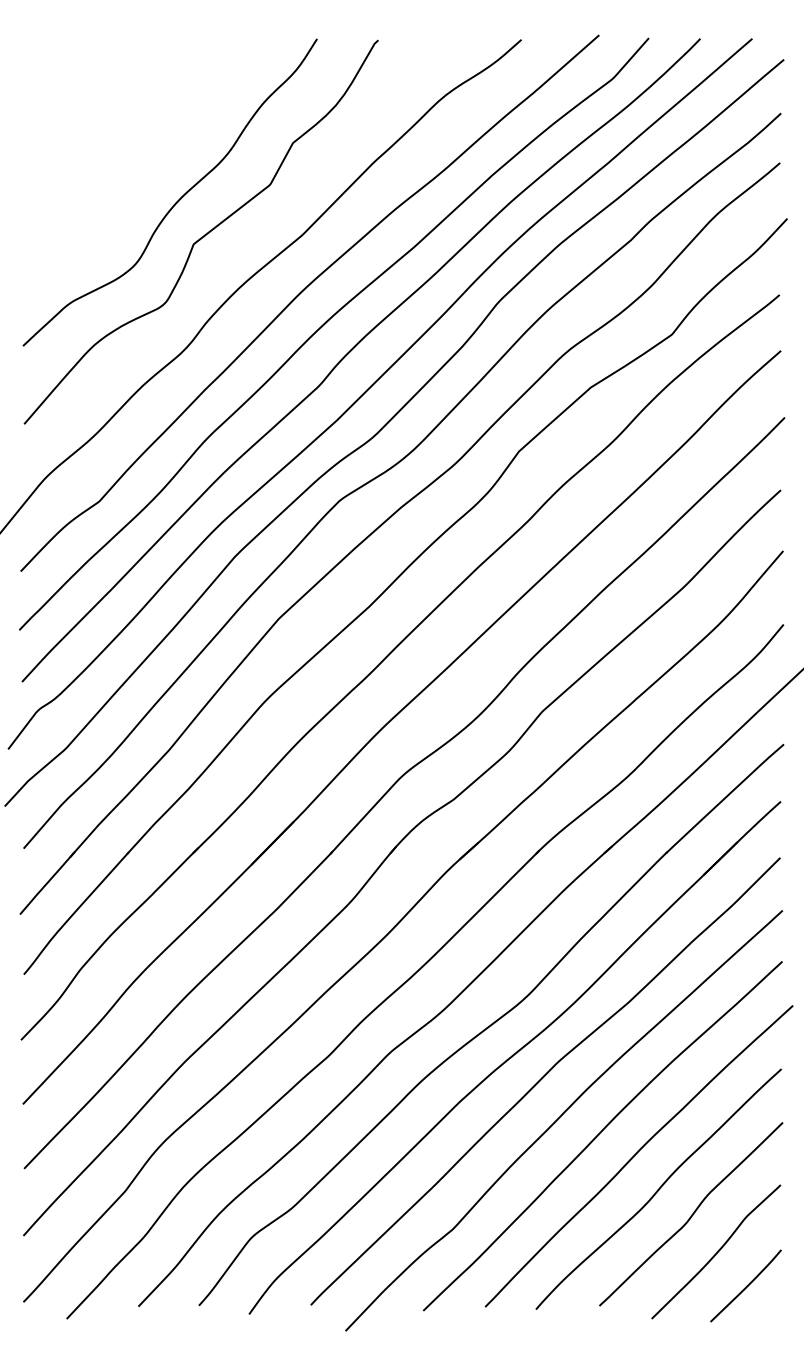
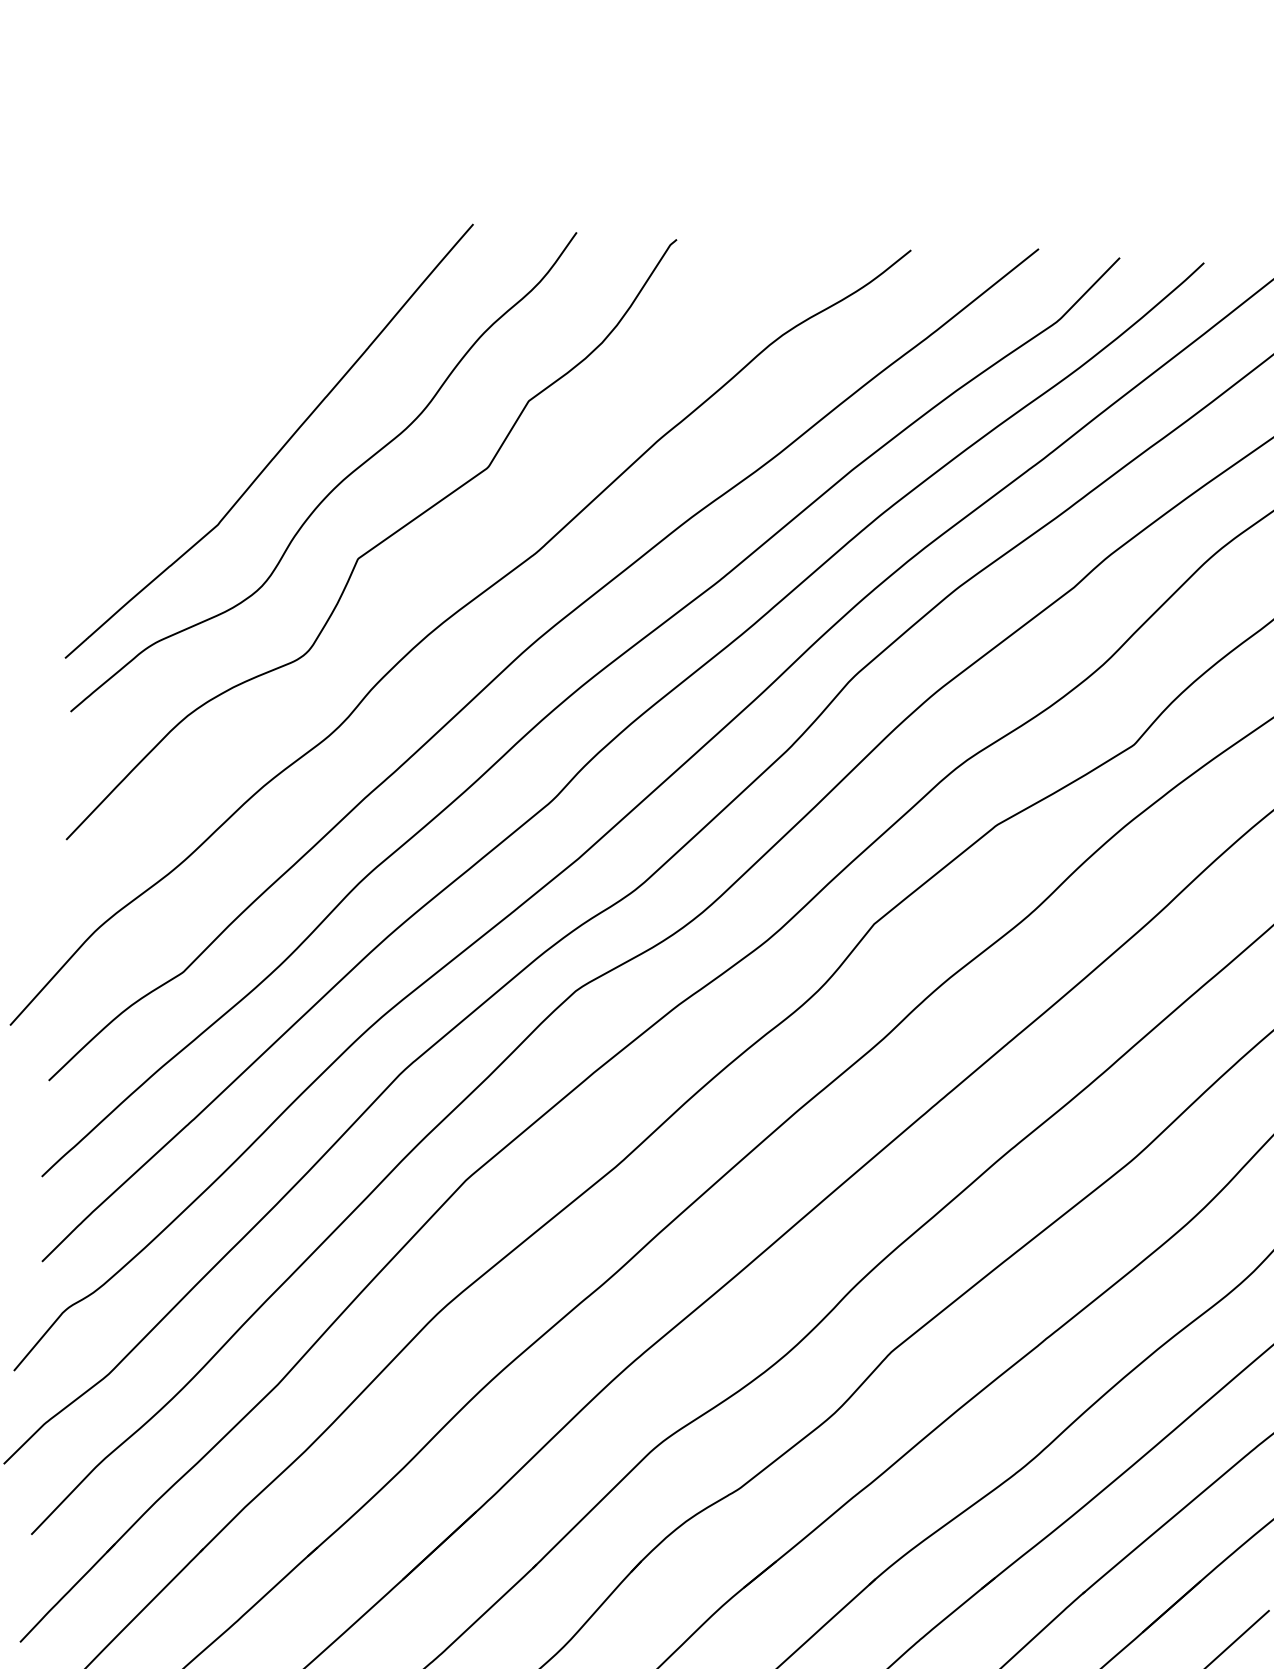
curve: (141, 180) -> (277, 450), added

